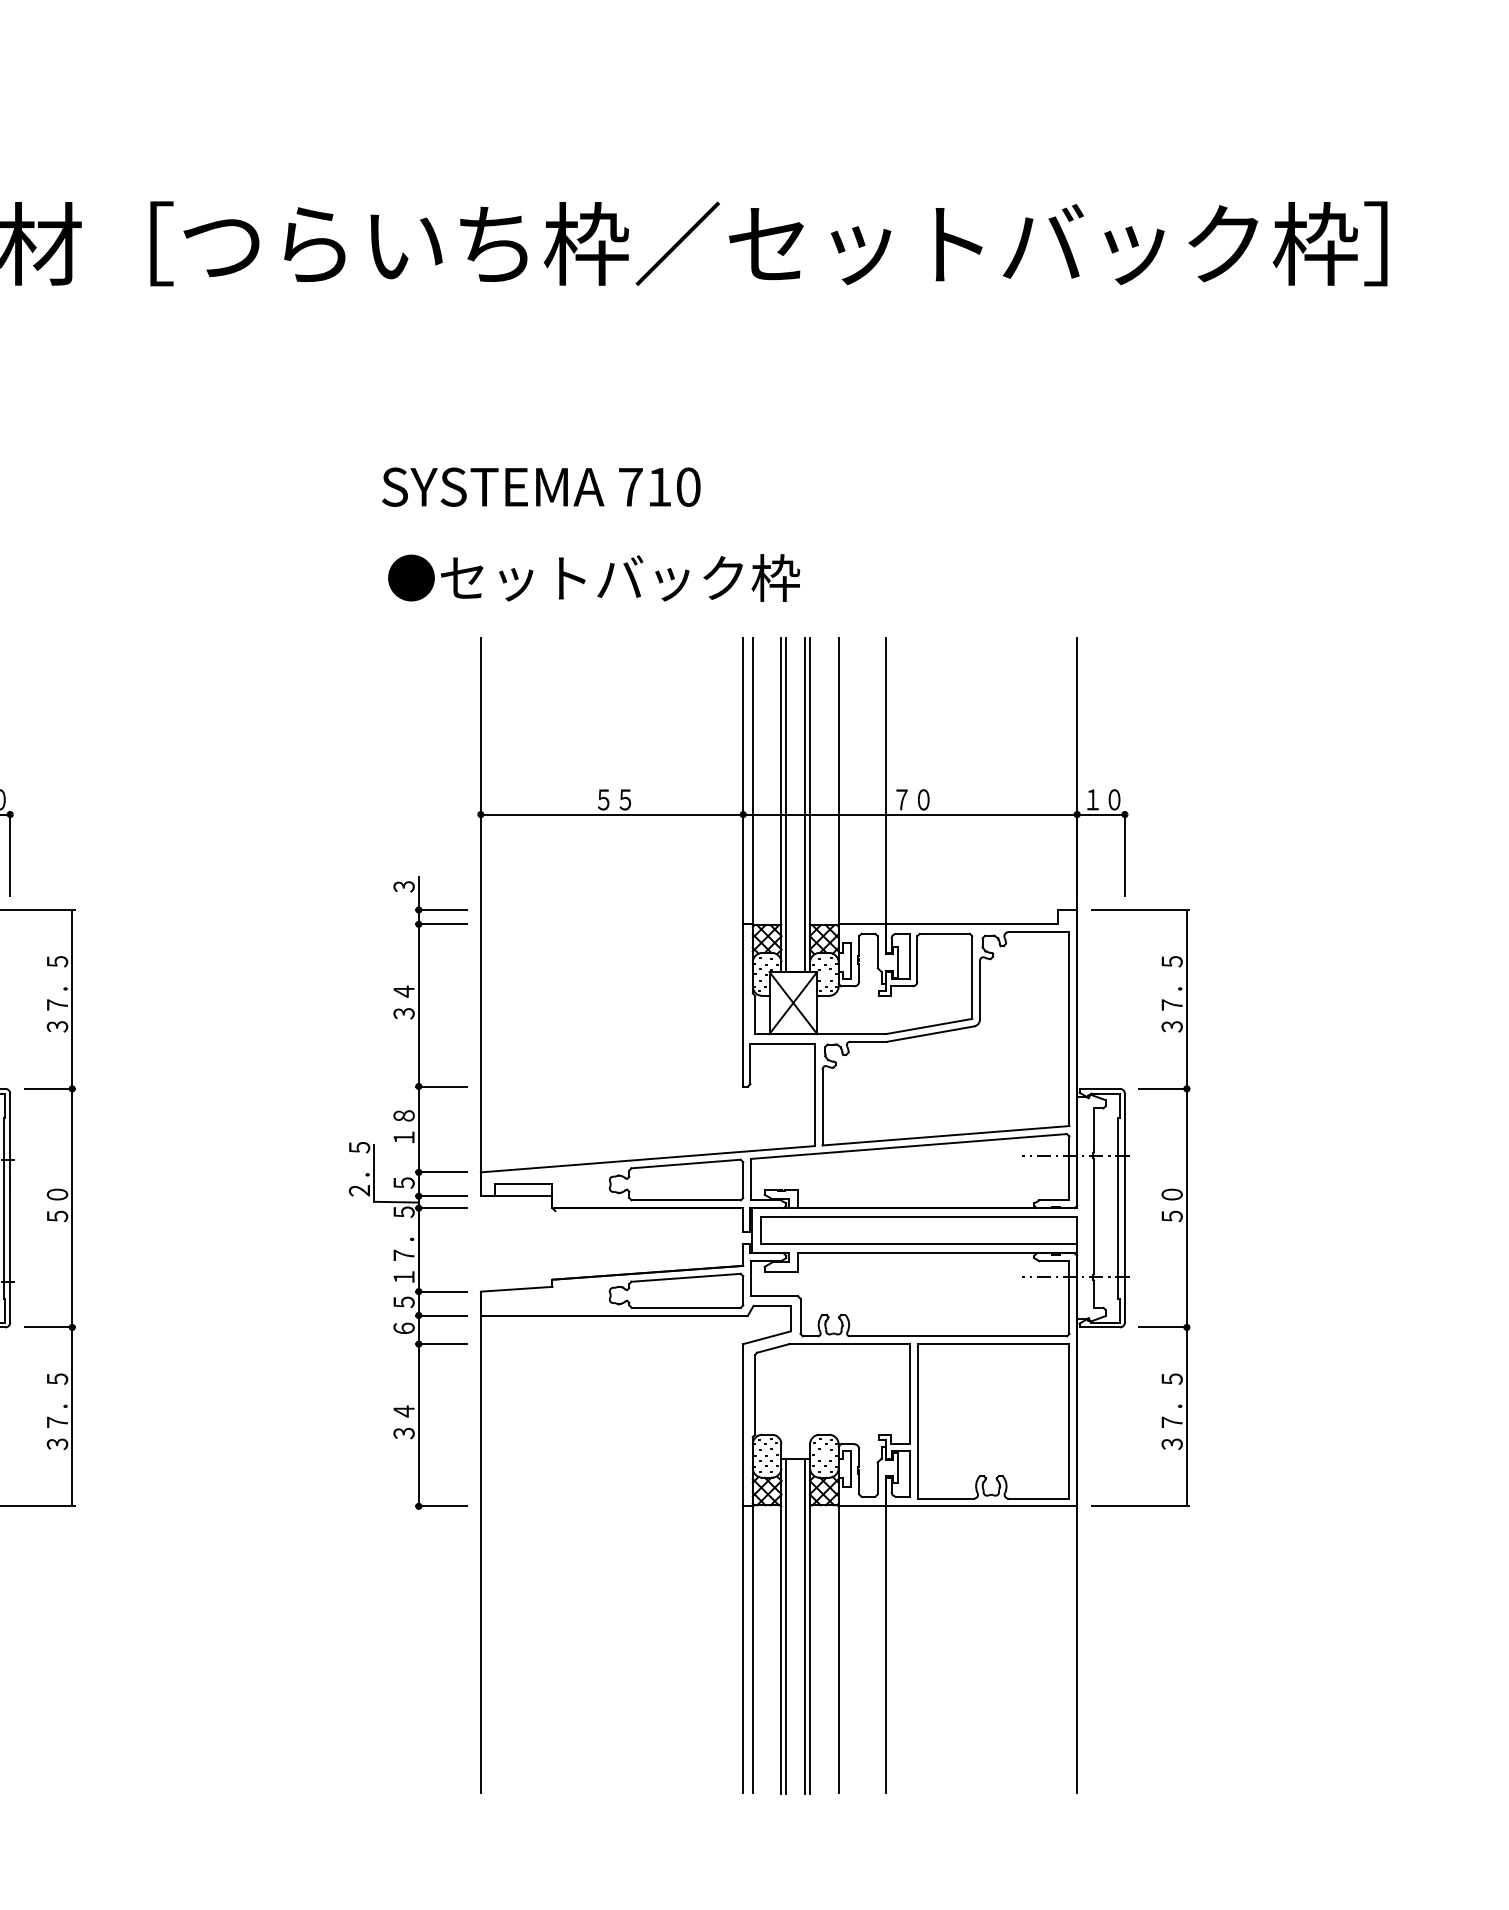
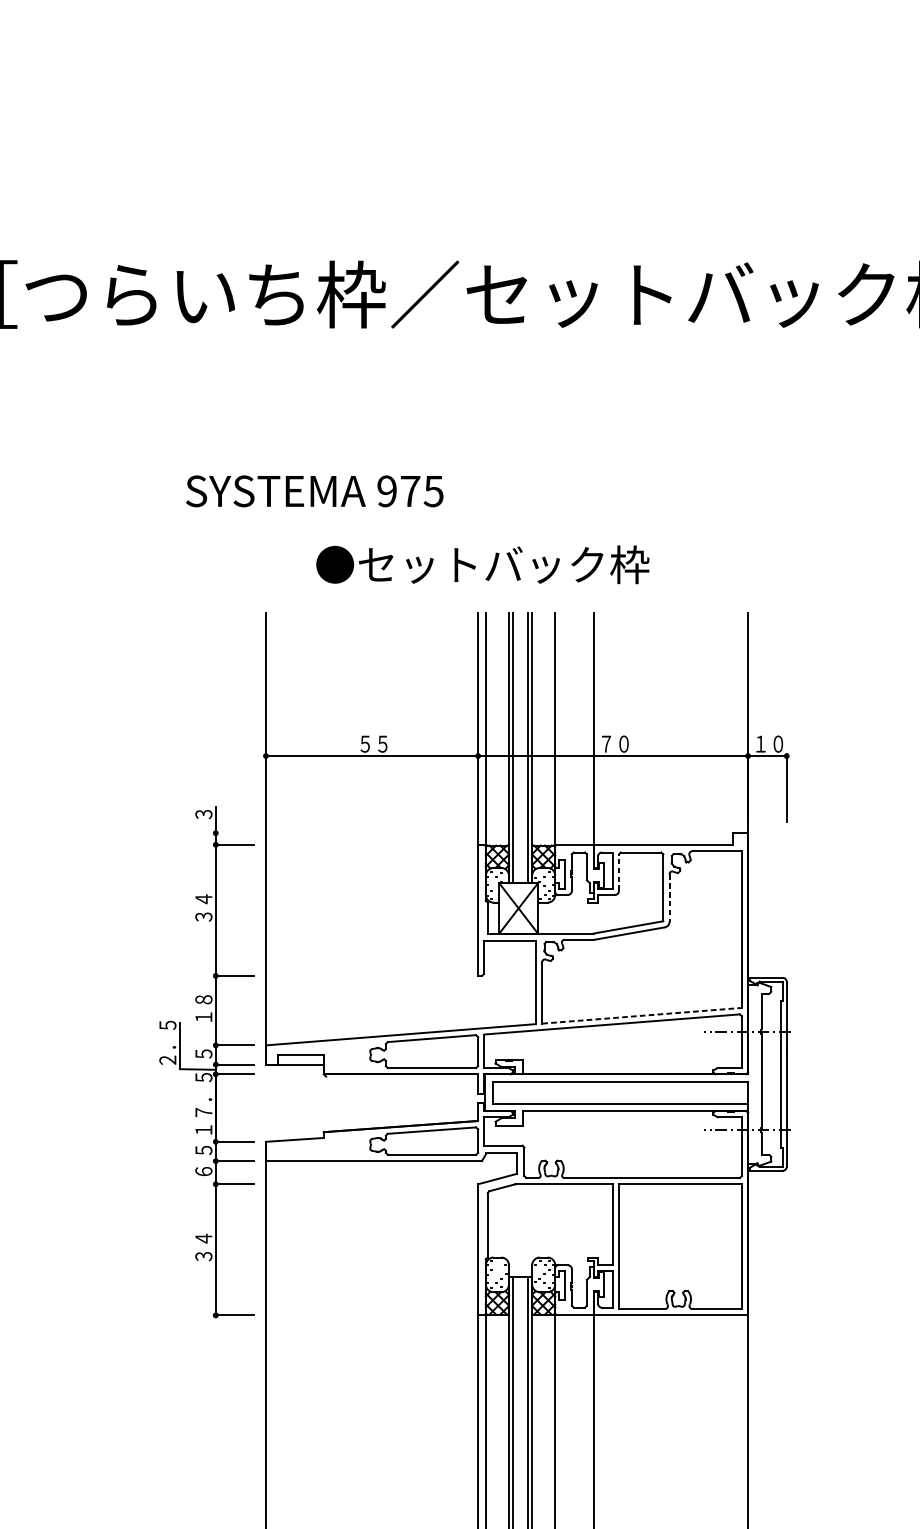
text: (659, 486) -> (410, 490), 710 -> 975
text: (594, 577) -> (483, 564), moved
line: (441, 909) -> (234, 832), removed
line: (917, 958) -> (619, 872), solid -> dashed
line: (980, 990) -> (669, 898), solid -> dashed
line: (946, 1135) -> (642, 1015), solid -> dashed
part: (1161, 1212) -> (816, 1077), removed

